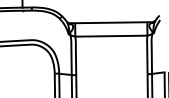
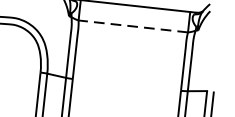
line: (110, 36) -> (131, 26), solid -> dashed

